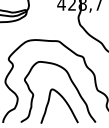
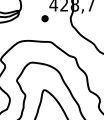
part: (52, 17) -> (44, 18), added

